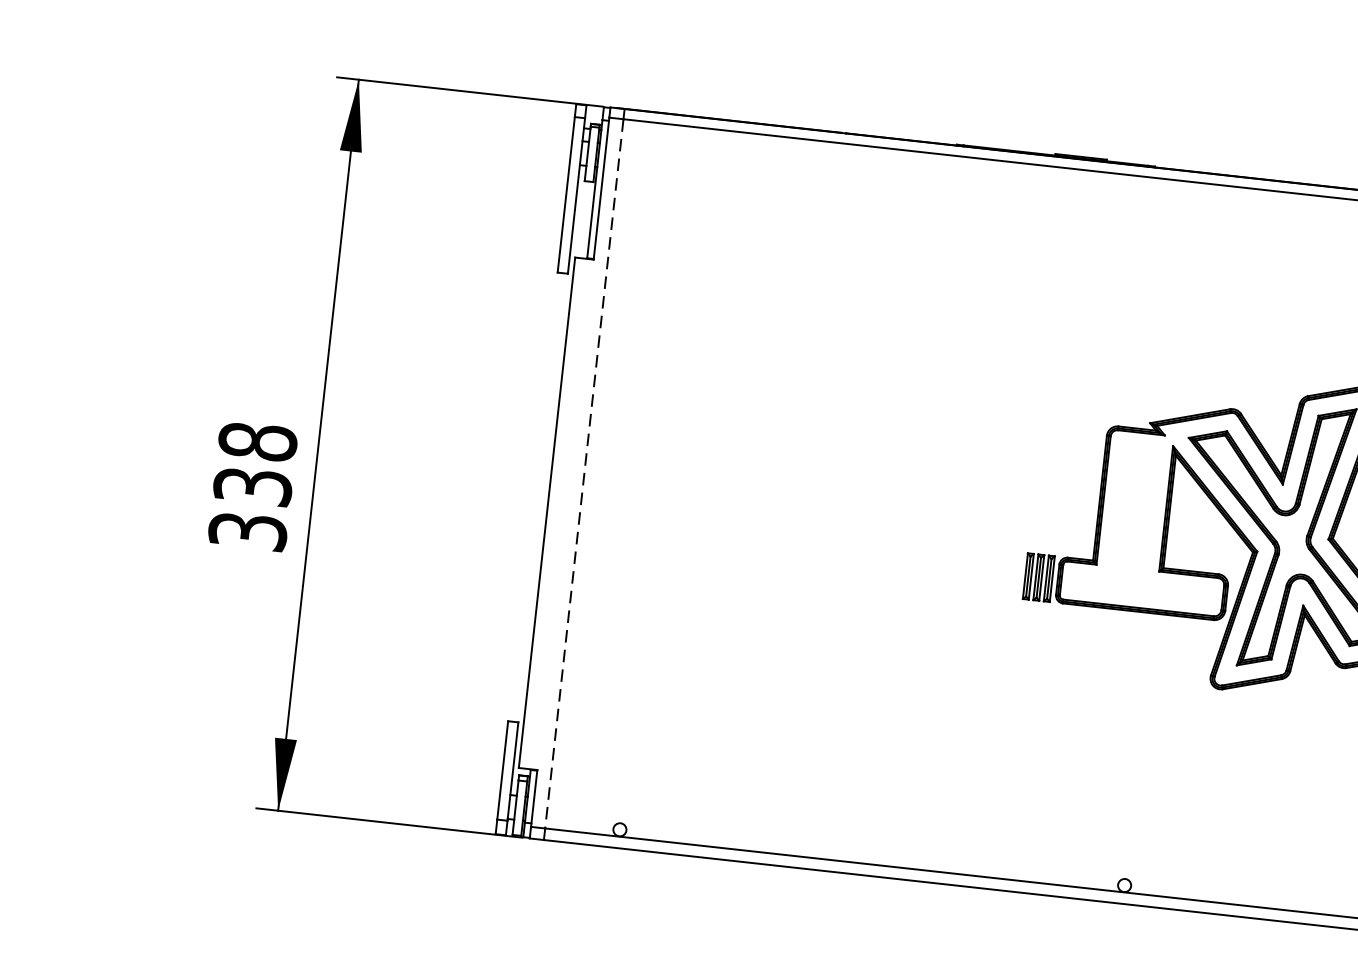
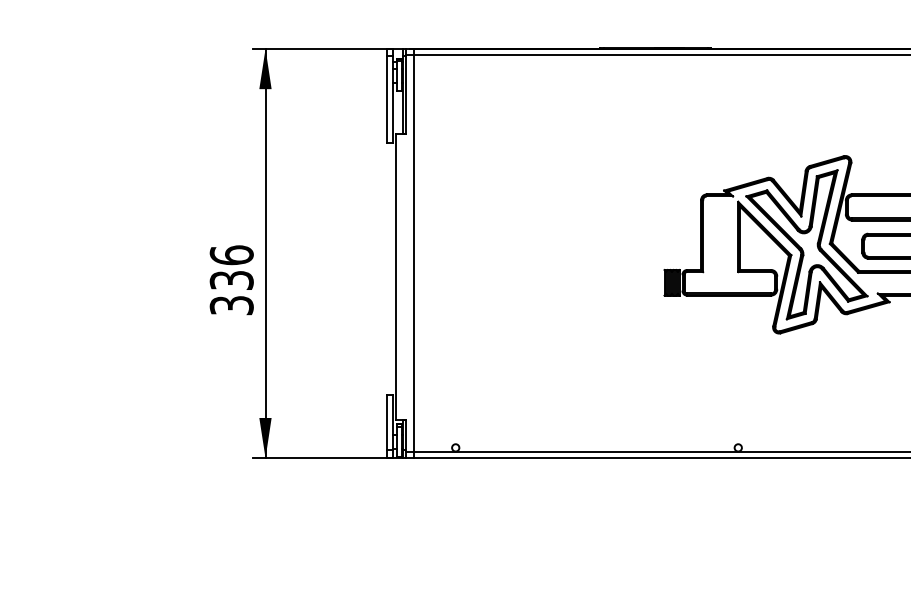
text: (257, 441) -> (231, 255), 338 -> 336
line: (584, 474) -> (414, 253), dashed -> solid

